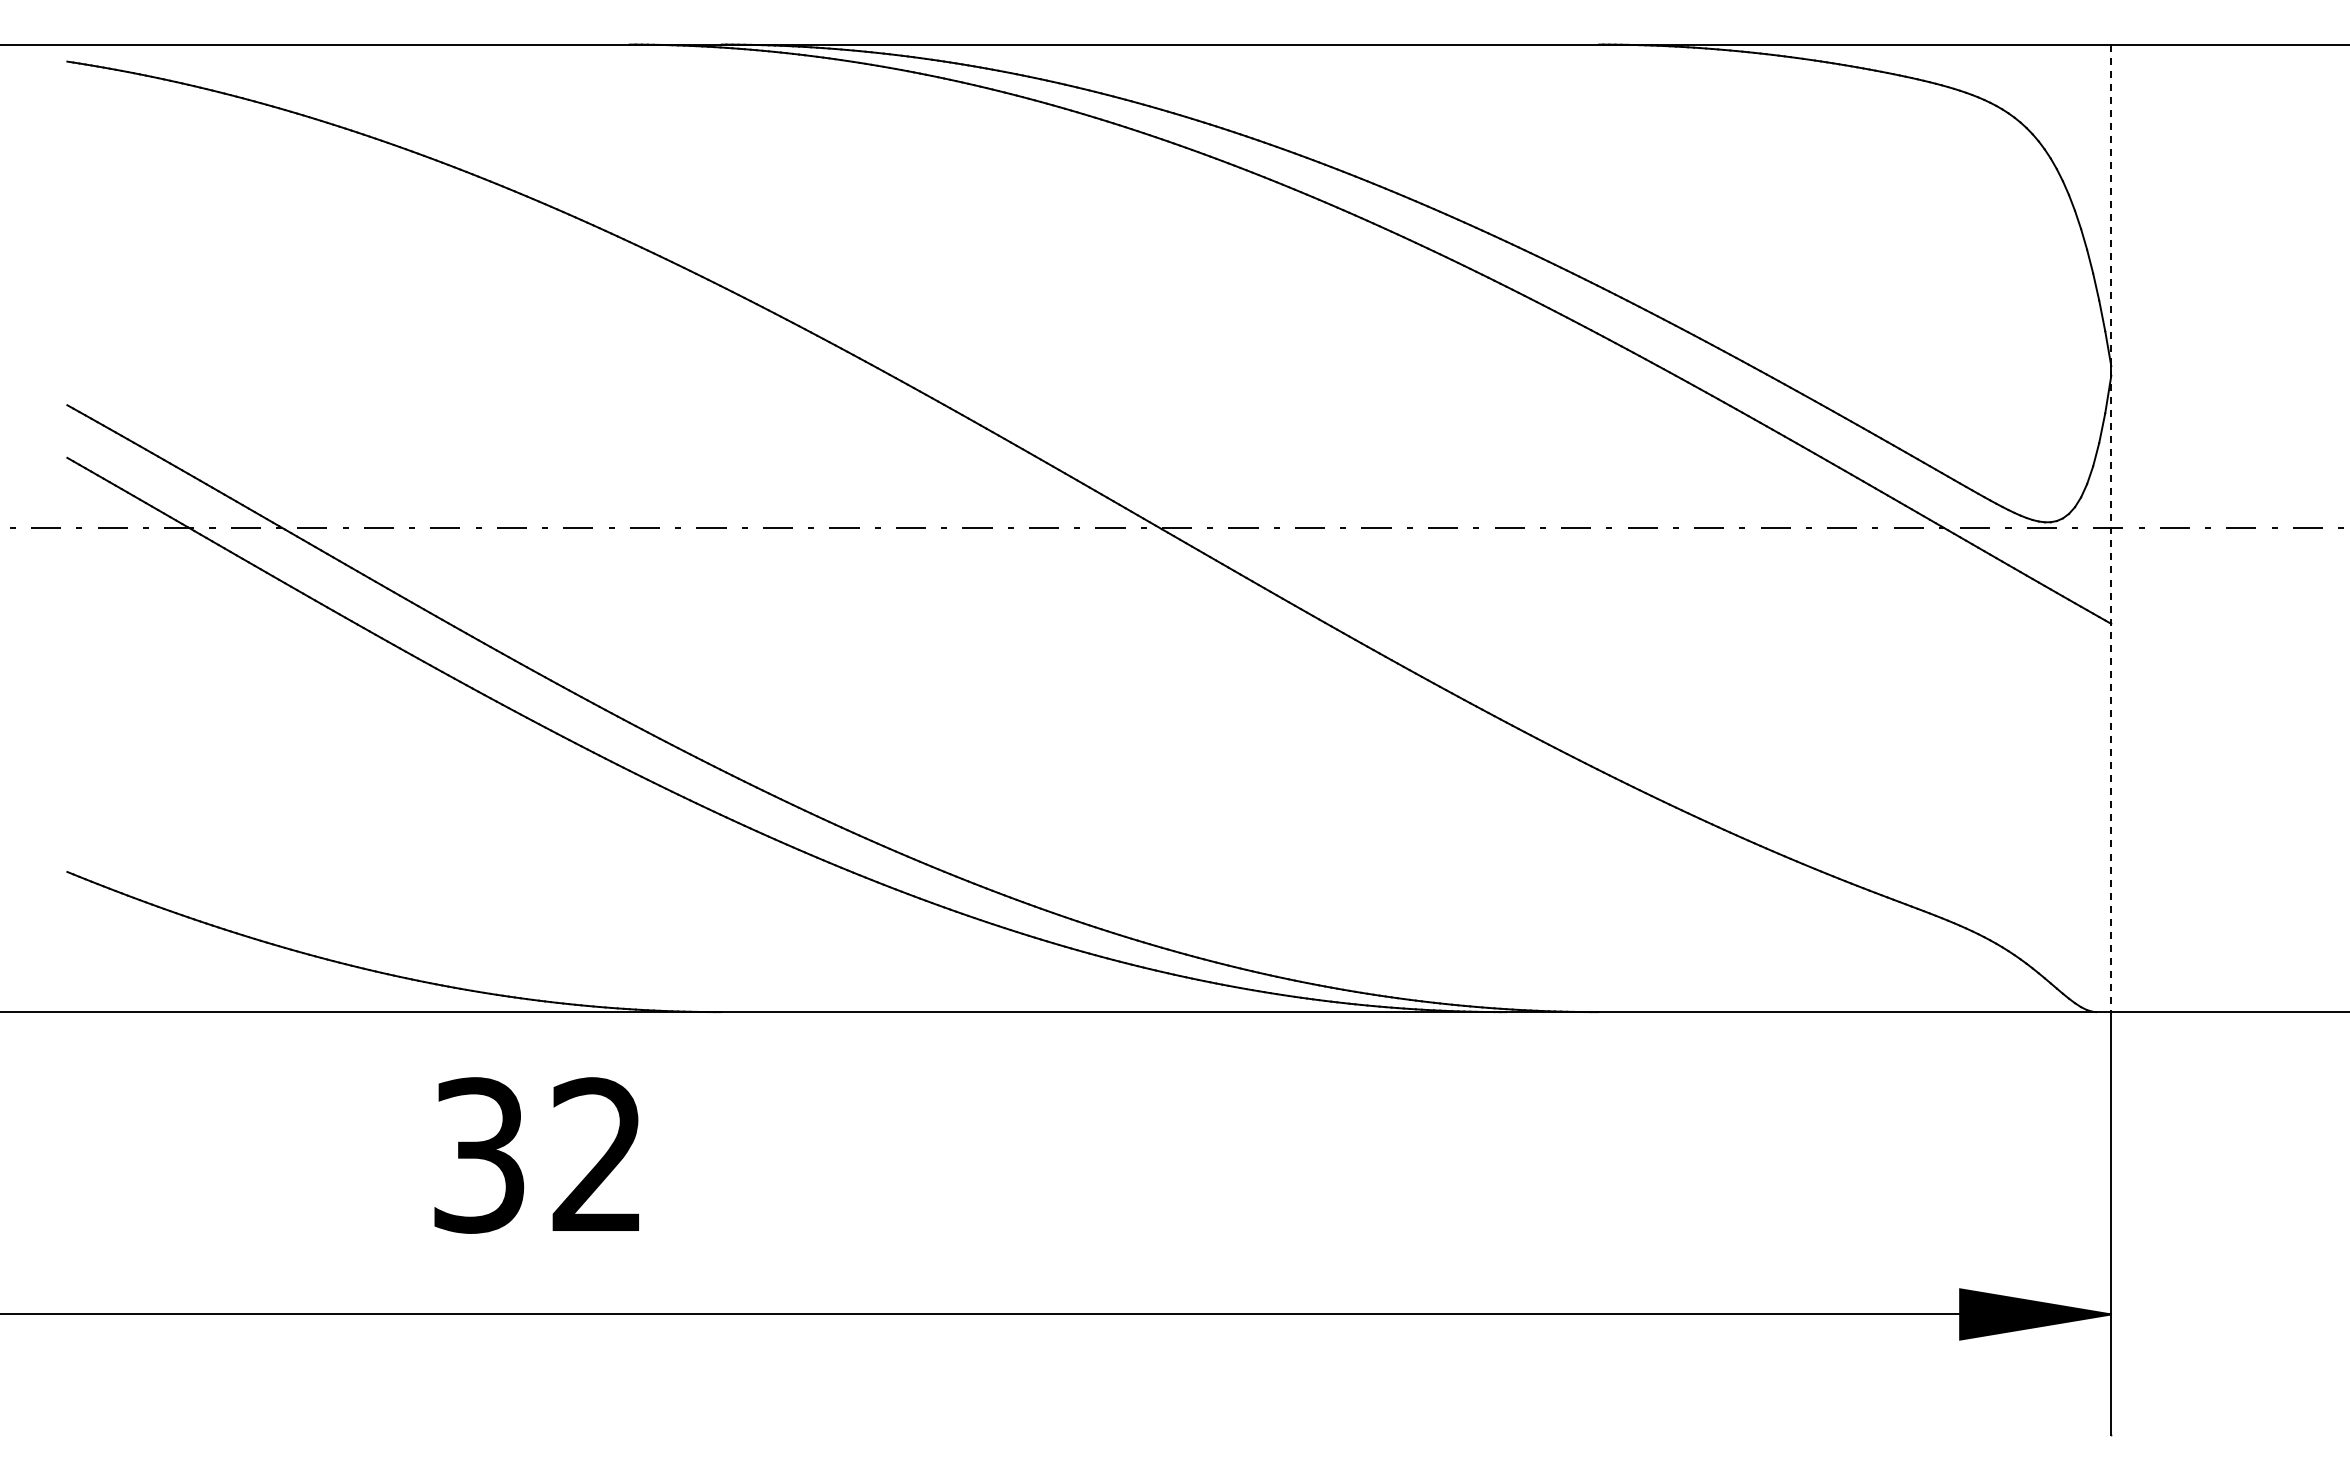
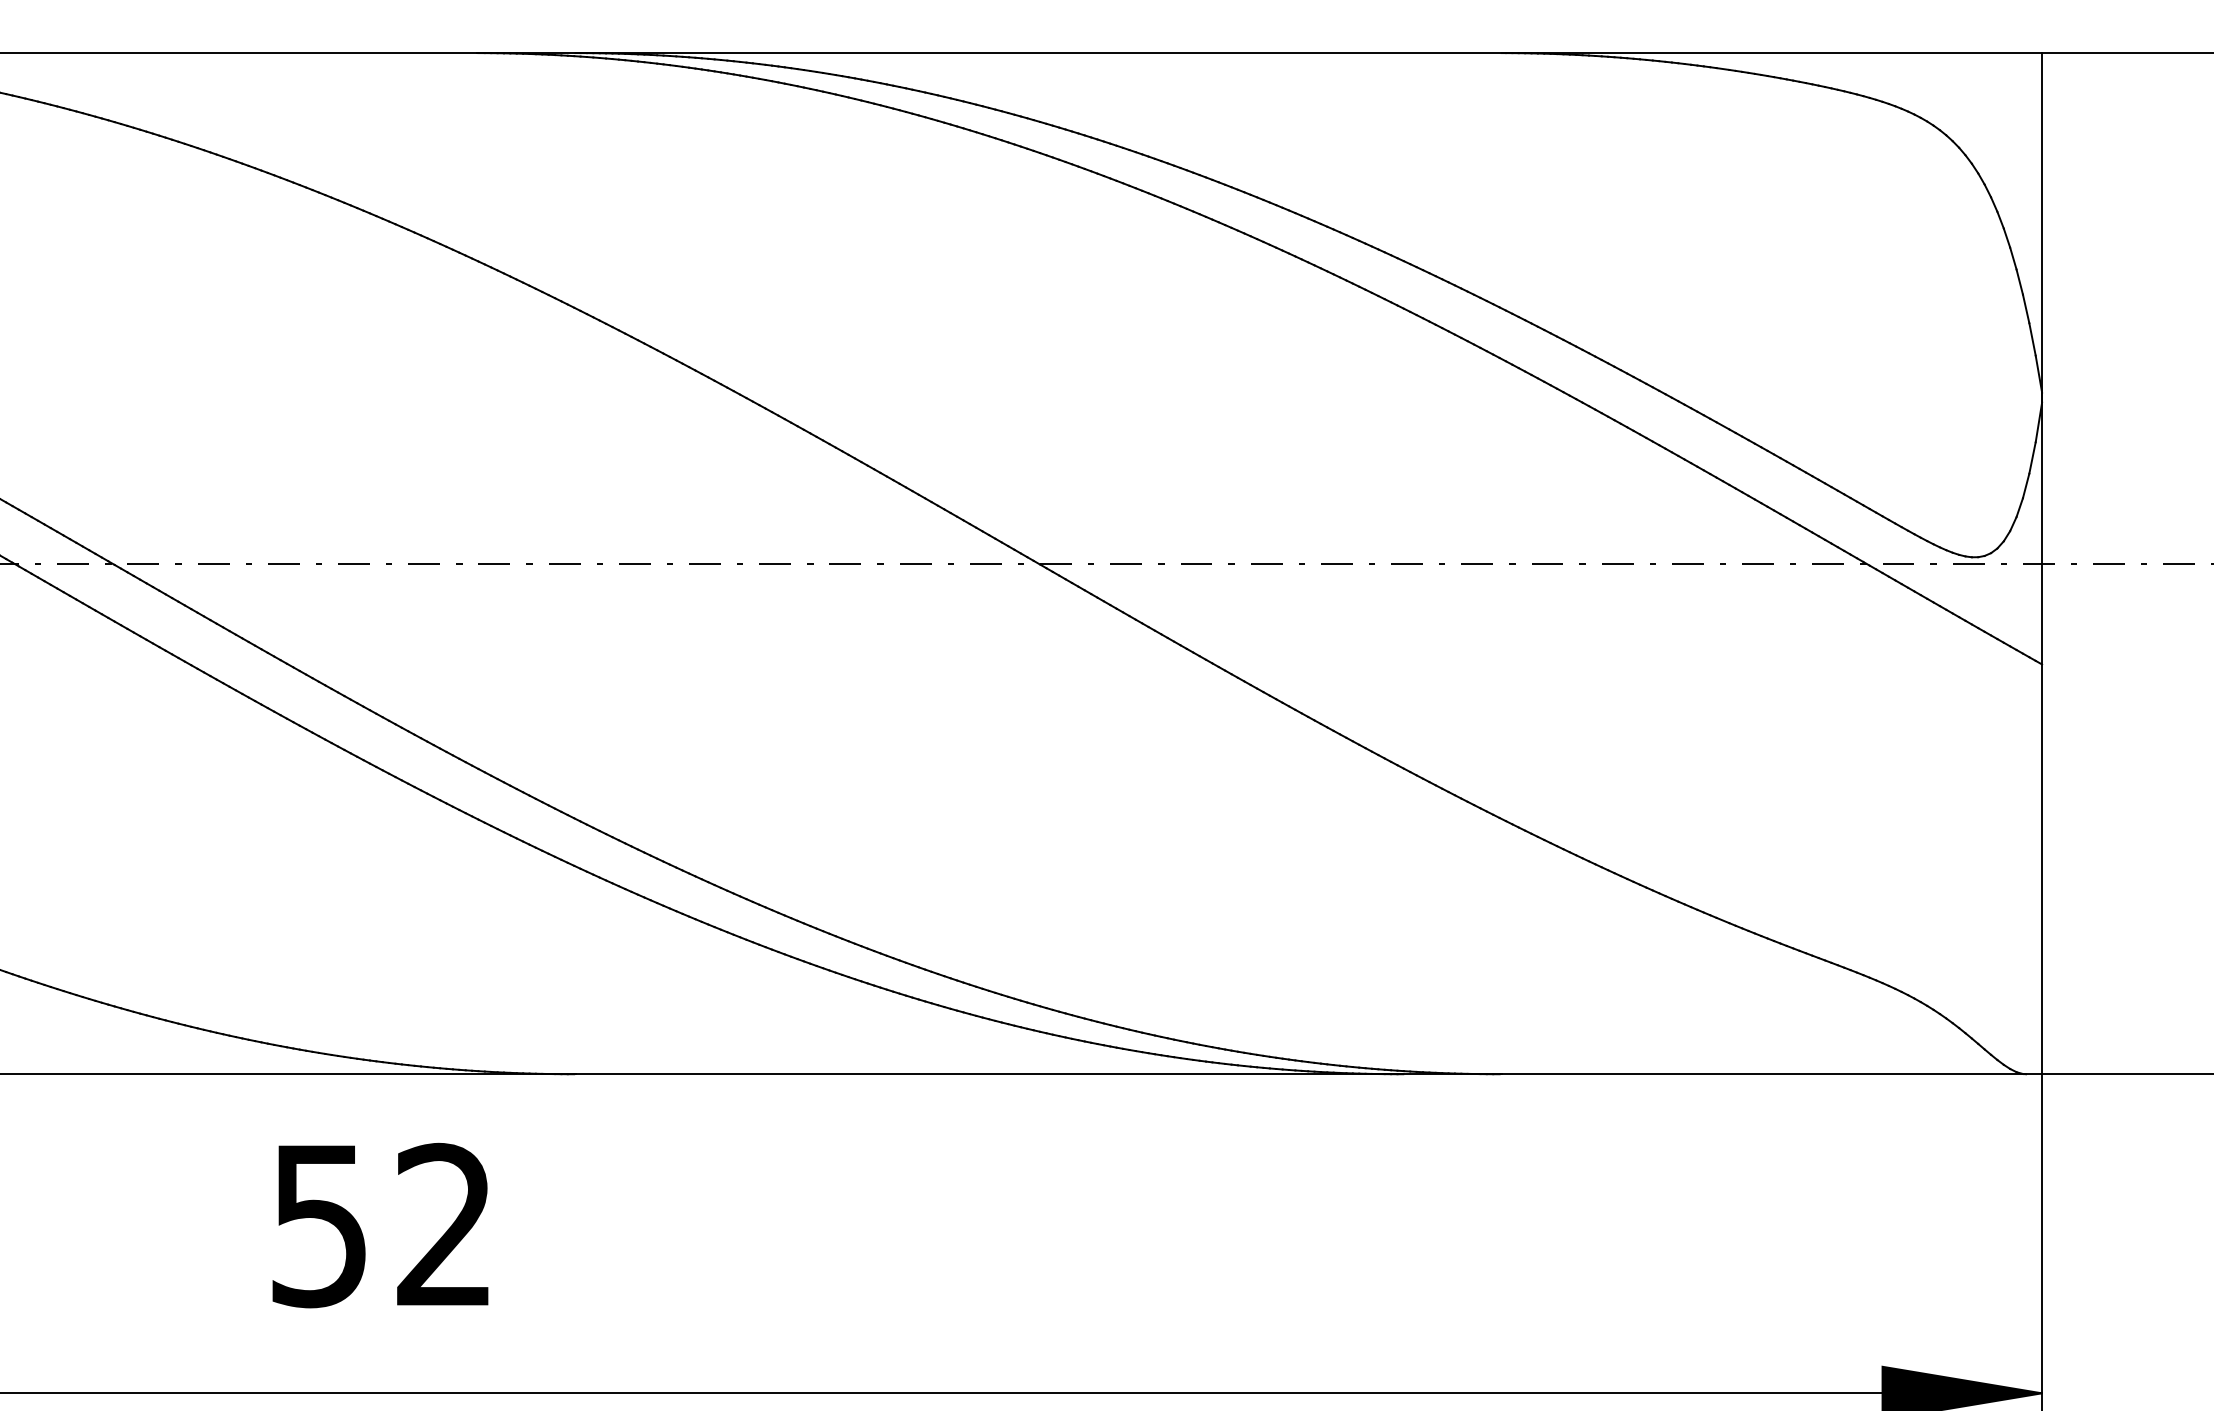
line: (2111, 528) -> (2042, 563), dashed -> solid
text: (479, 1155) -> (319, 1225), 32 -> 52

